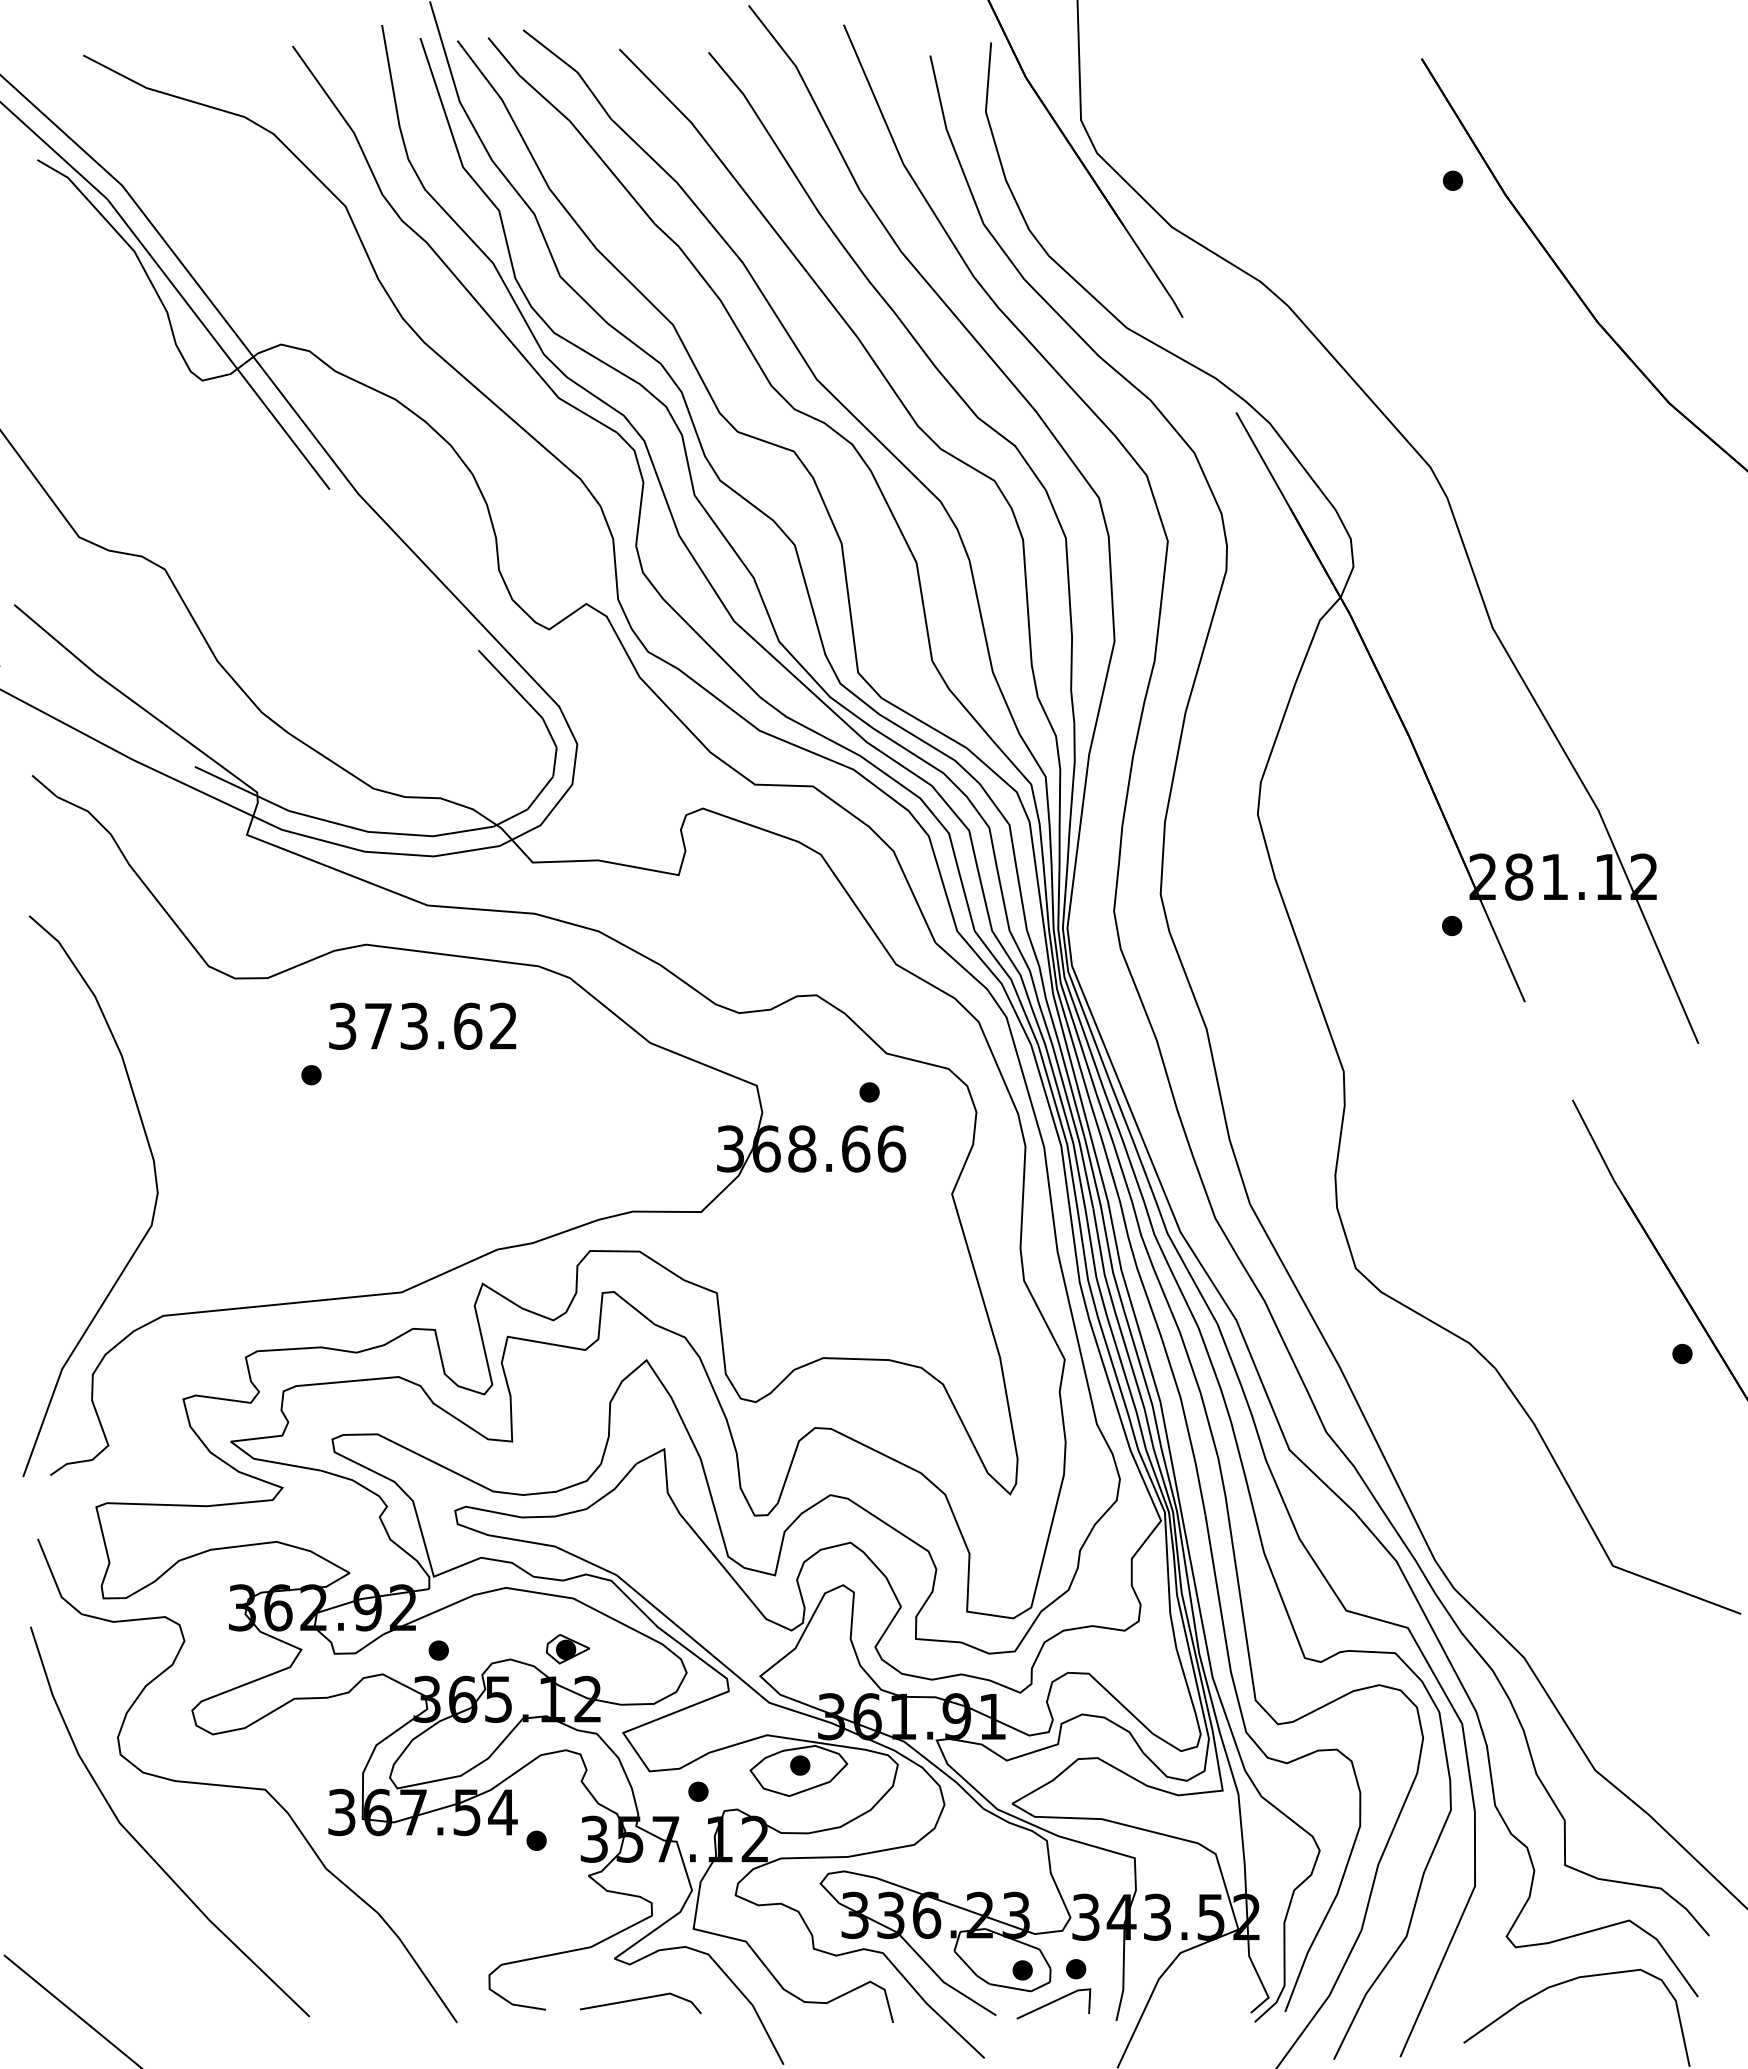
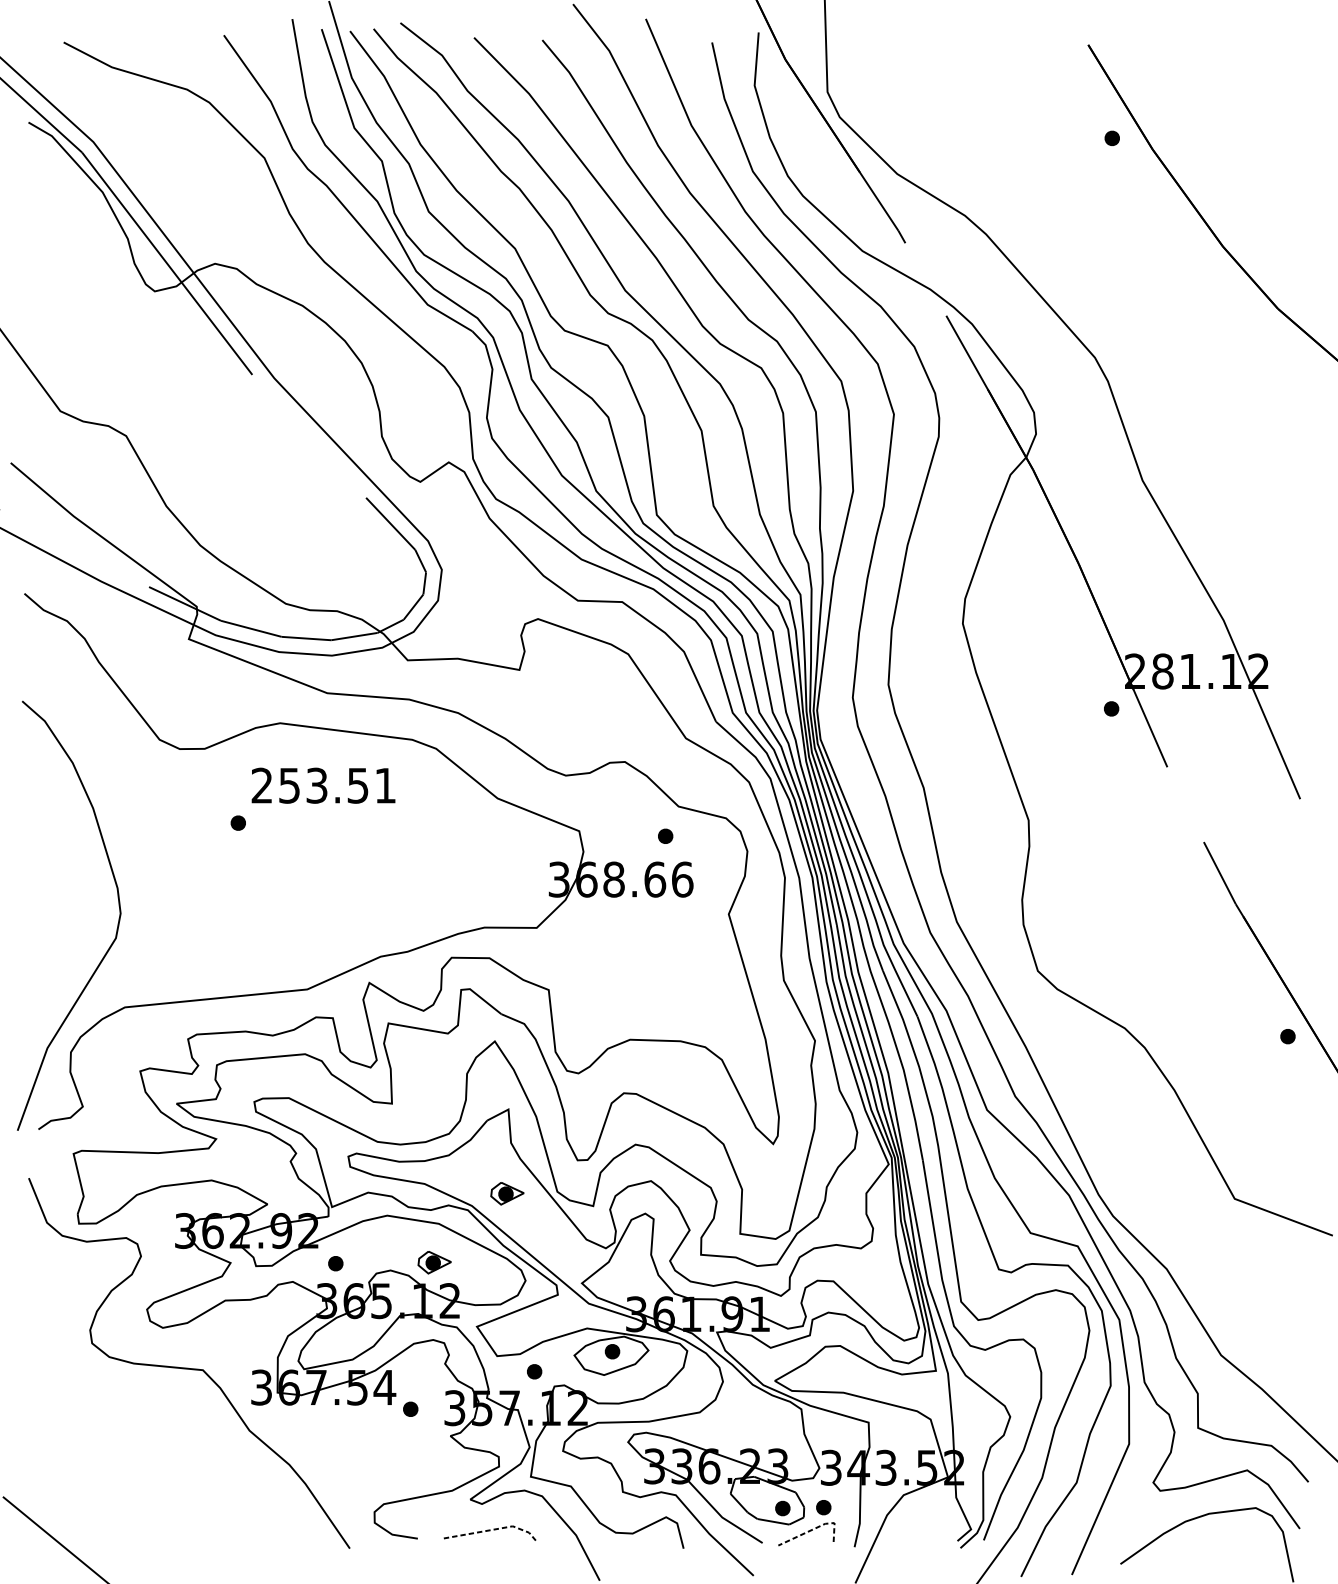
text: (422, 1025) -> (323, 785), 373.62 -> 253.51
part: (662, 1559) -> (507, 1193), added
curve: (139, 1842) -> (106, 1410), removed
line: (1065, 1996) -> (815, 1528), solid -> dashed
line: (645, 1997) -> (494, 1529), solid -> dashed

